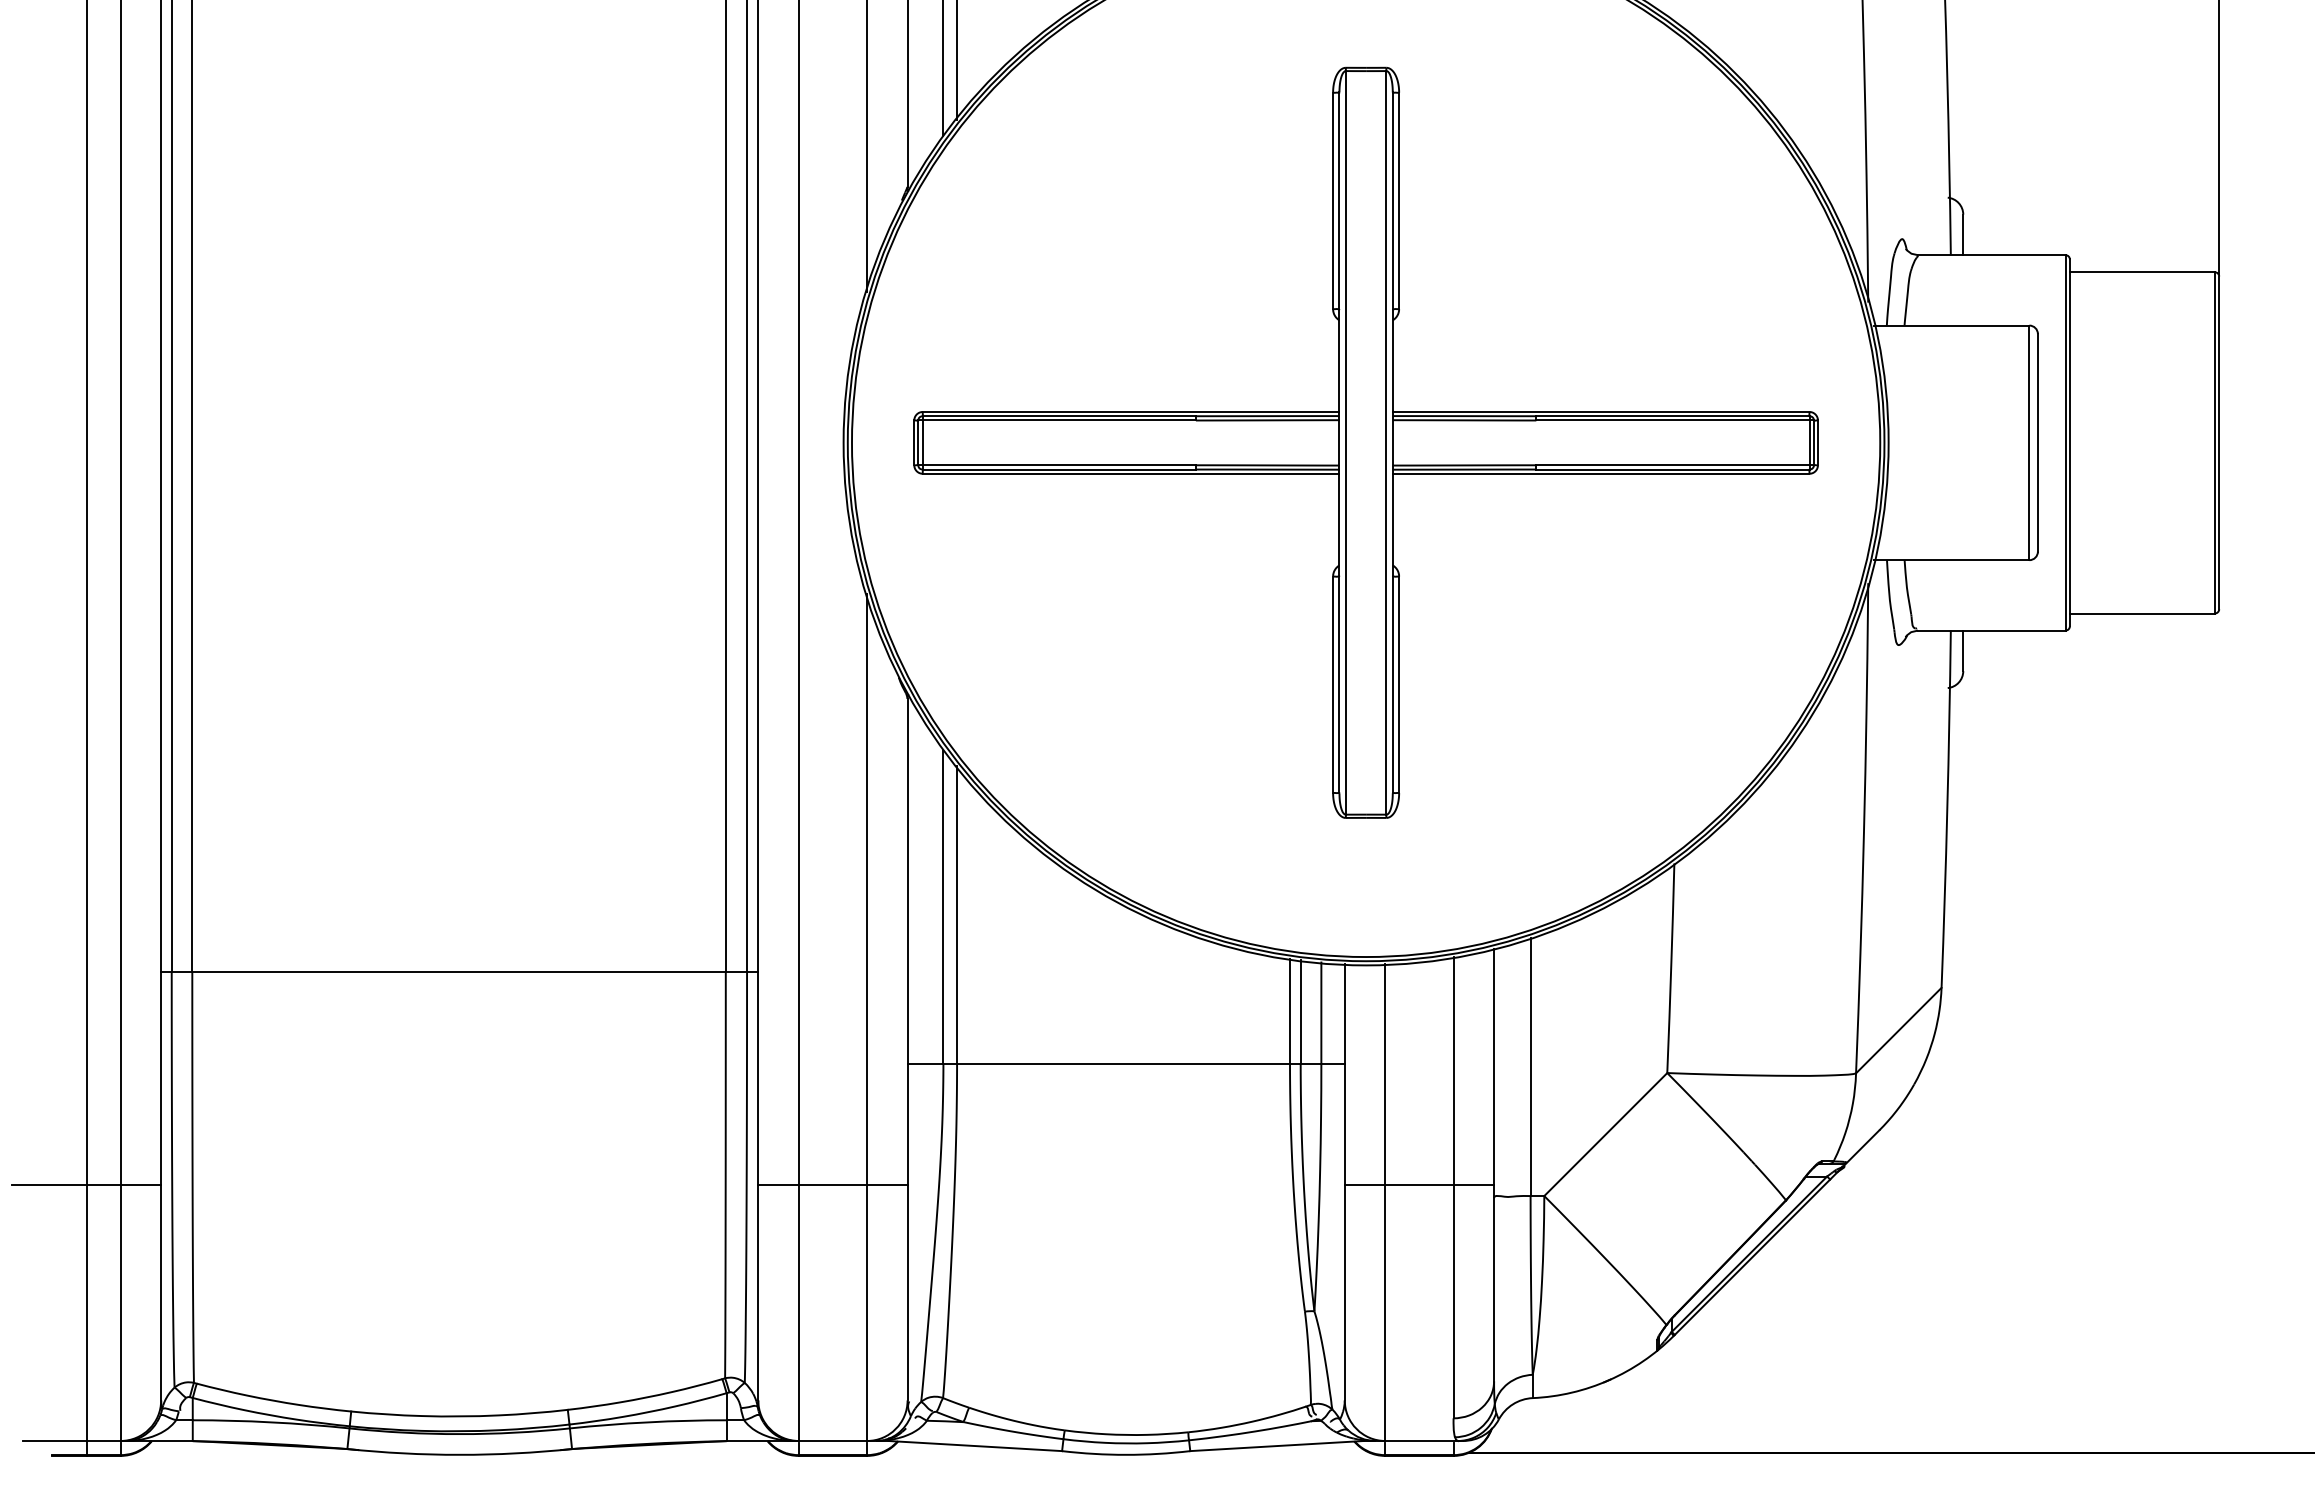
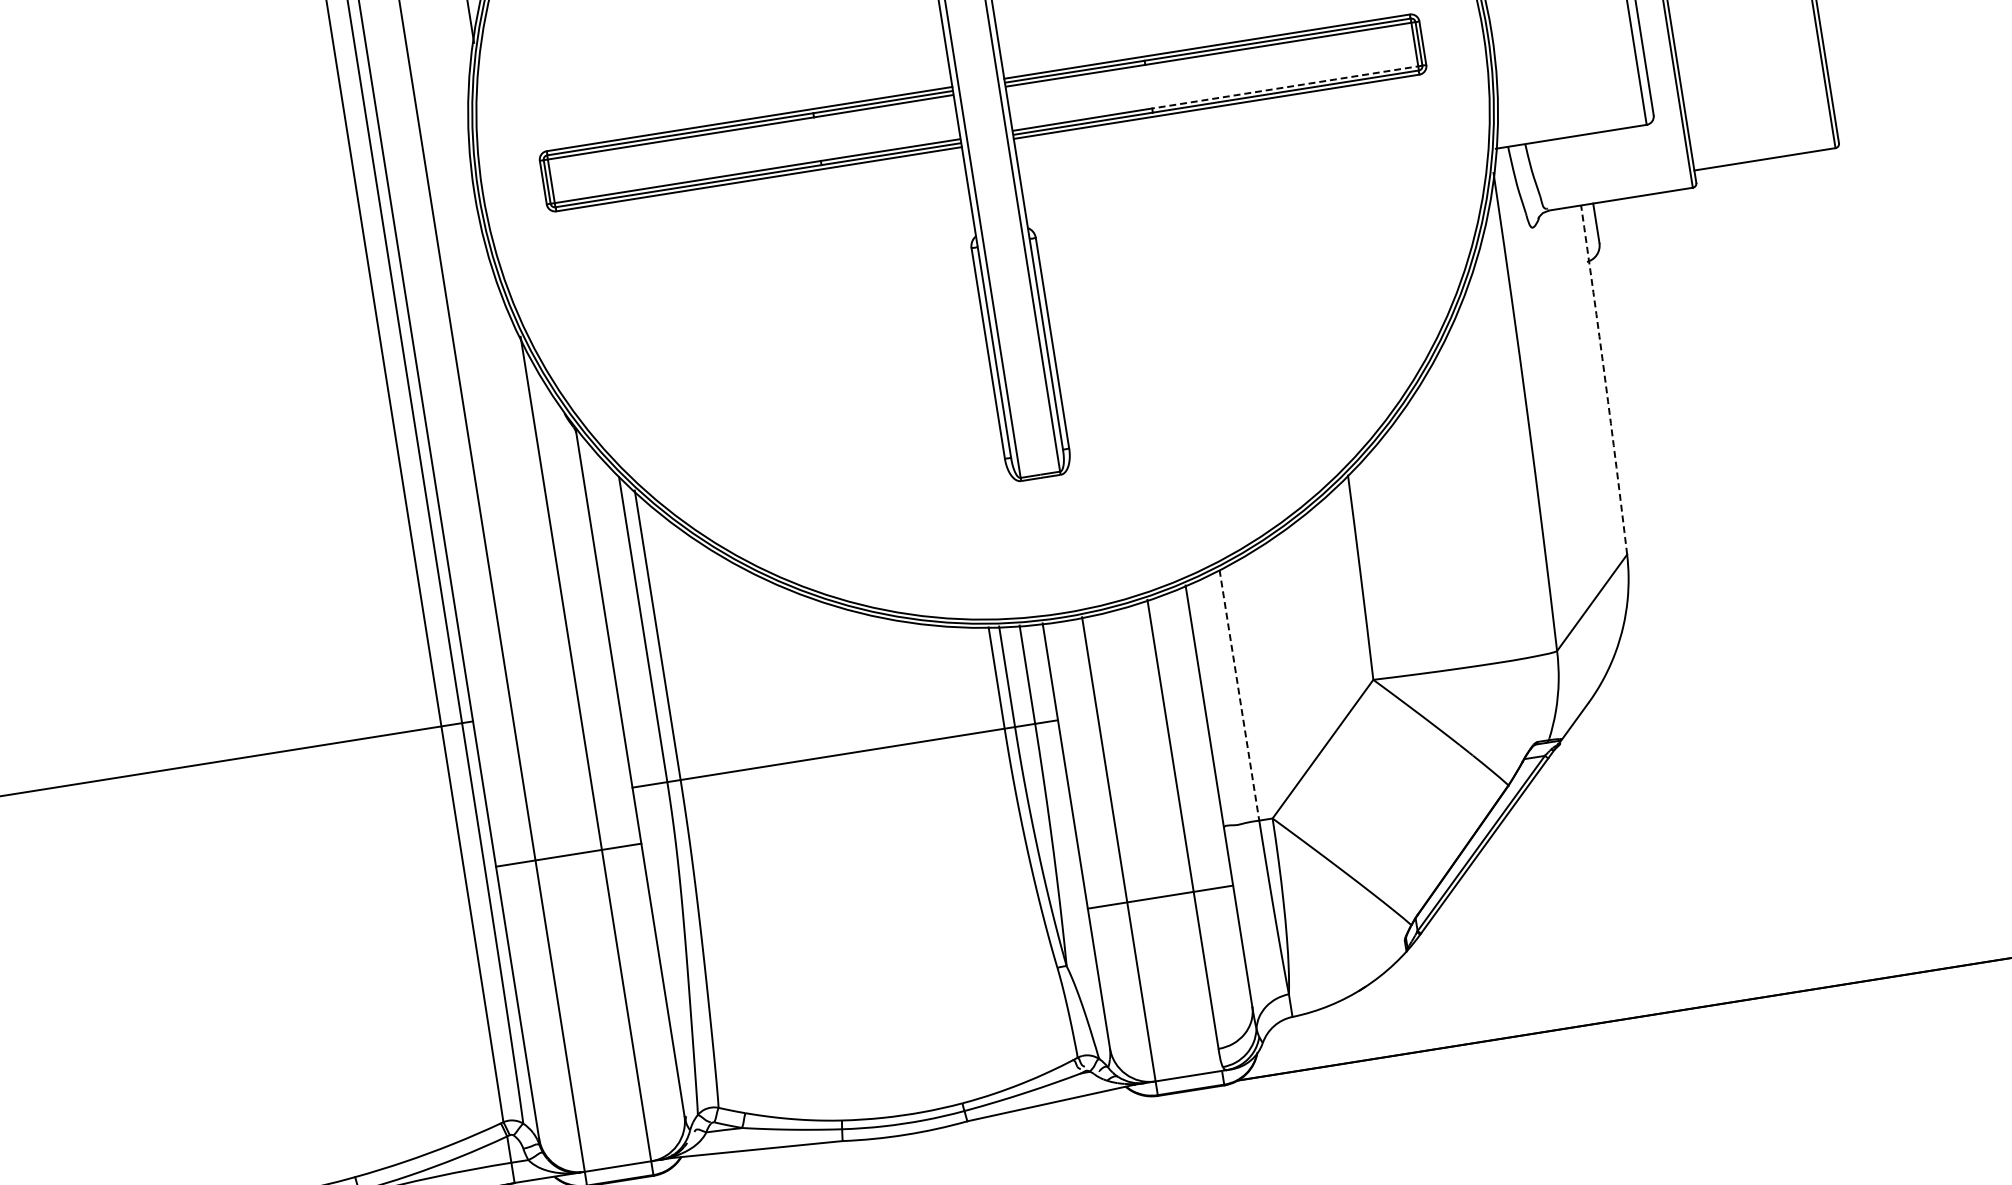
line: (1675, 465) -> (1287, 87), solid -> dashed
arc: (1947, 809) -> (1605, 380), solid -> dashed
line: (1530, 1067) -> (1239, 695), solid -> dashed
line: (832, 1185) -> (568, 855), moved
line: (1419, 1185) -> (1160, 897), moved

